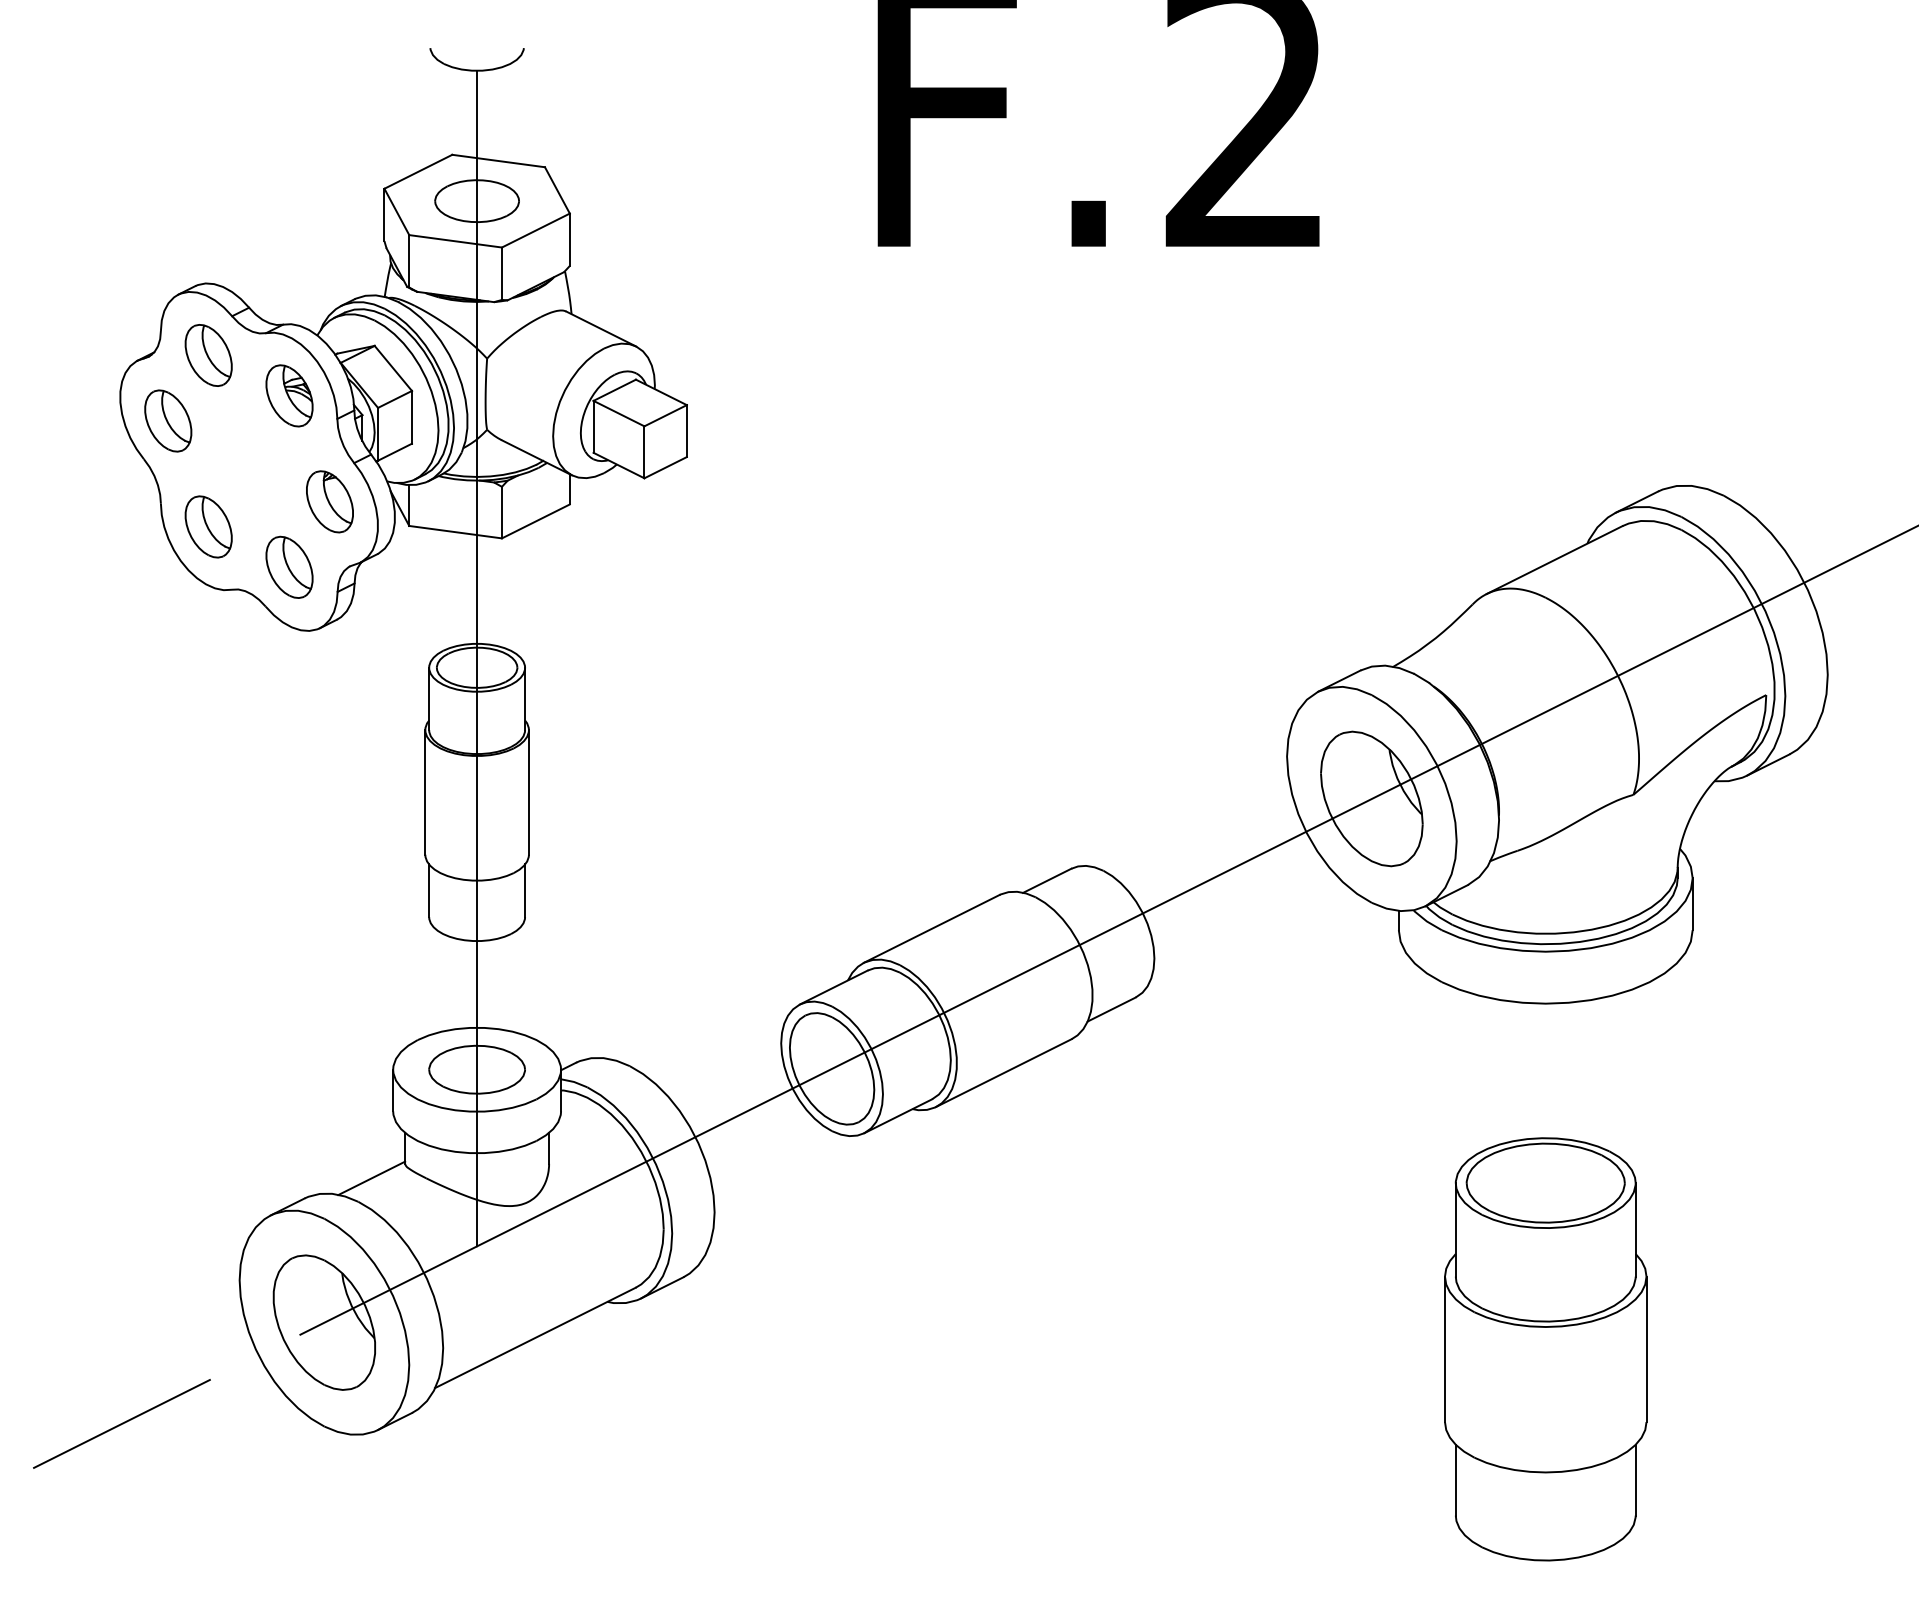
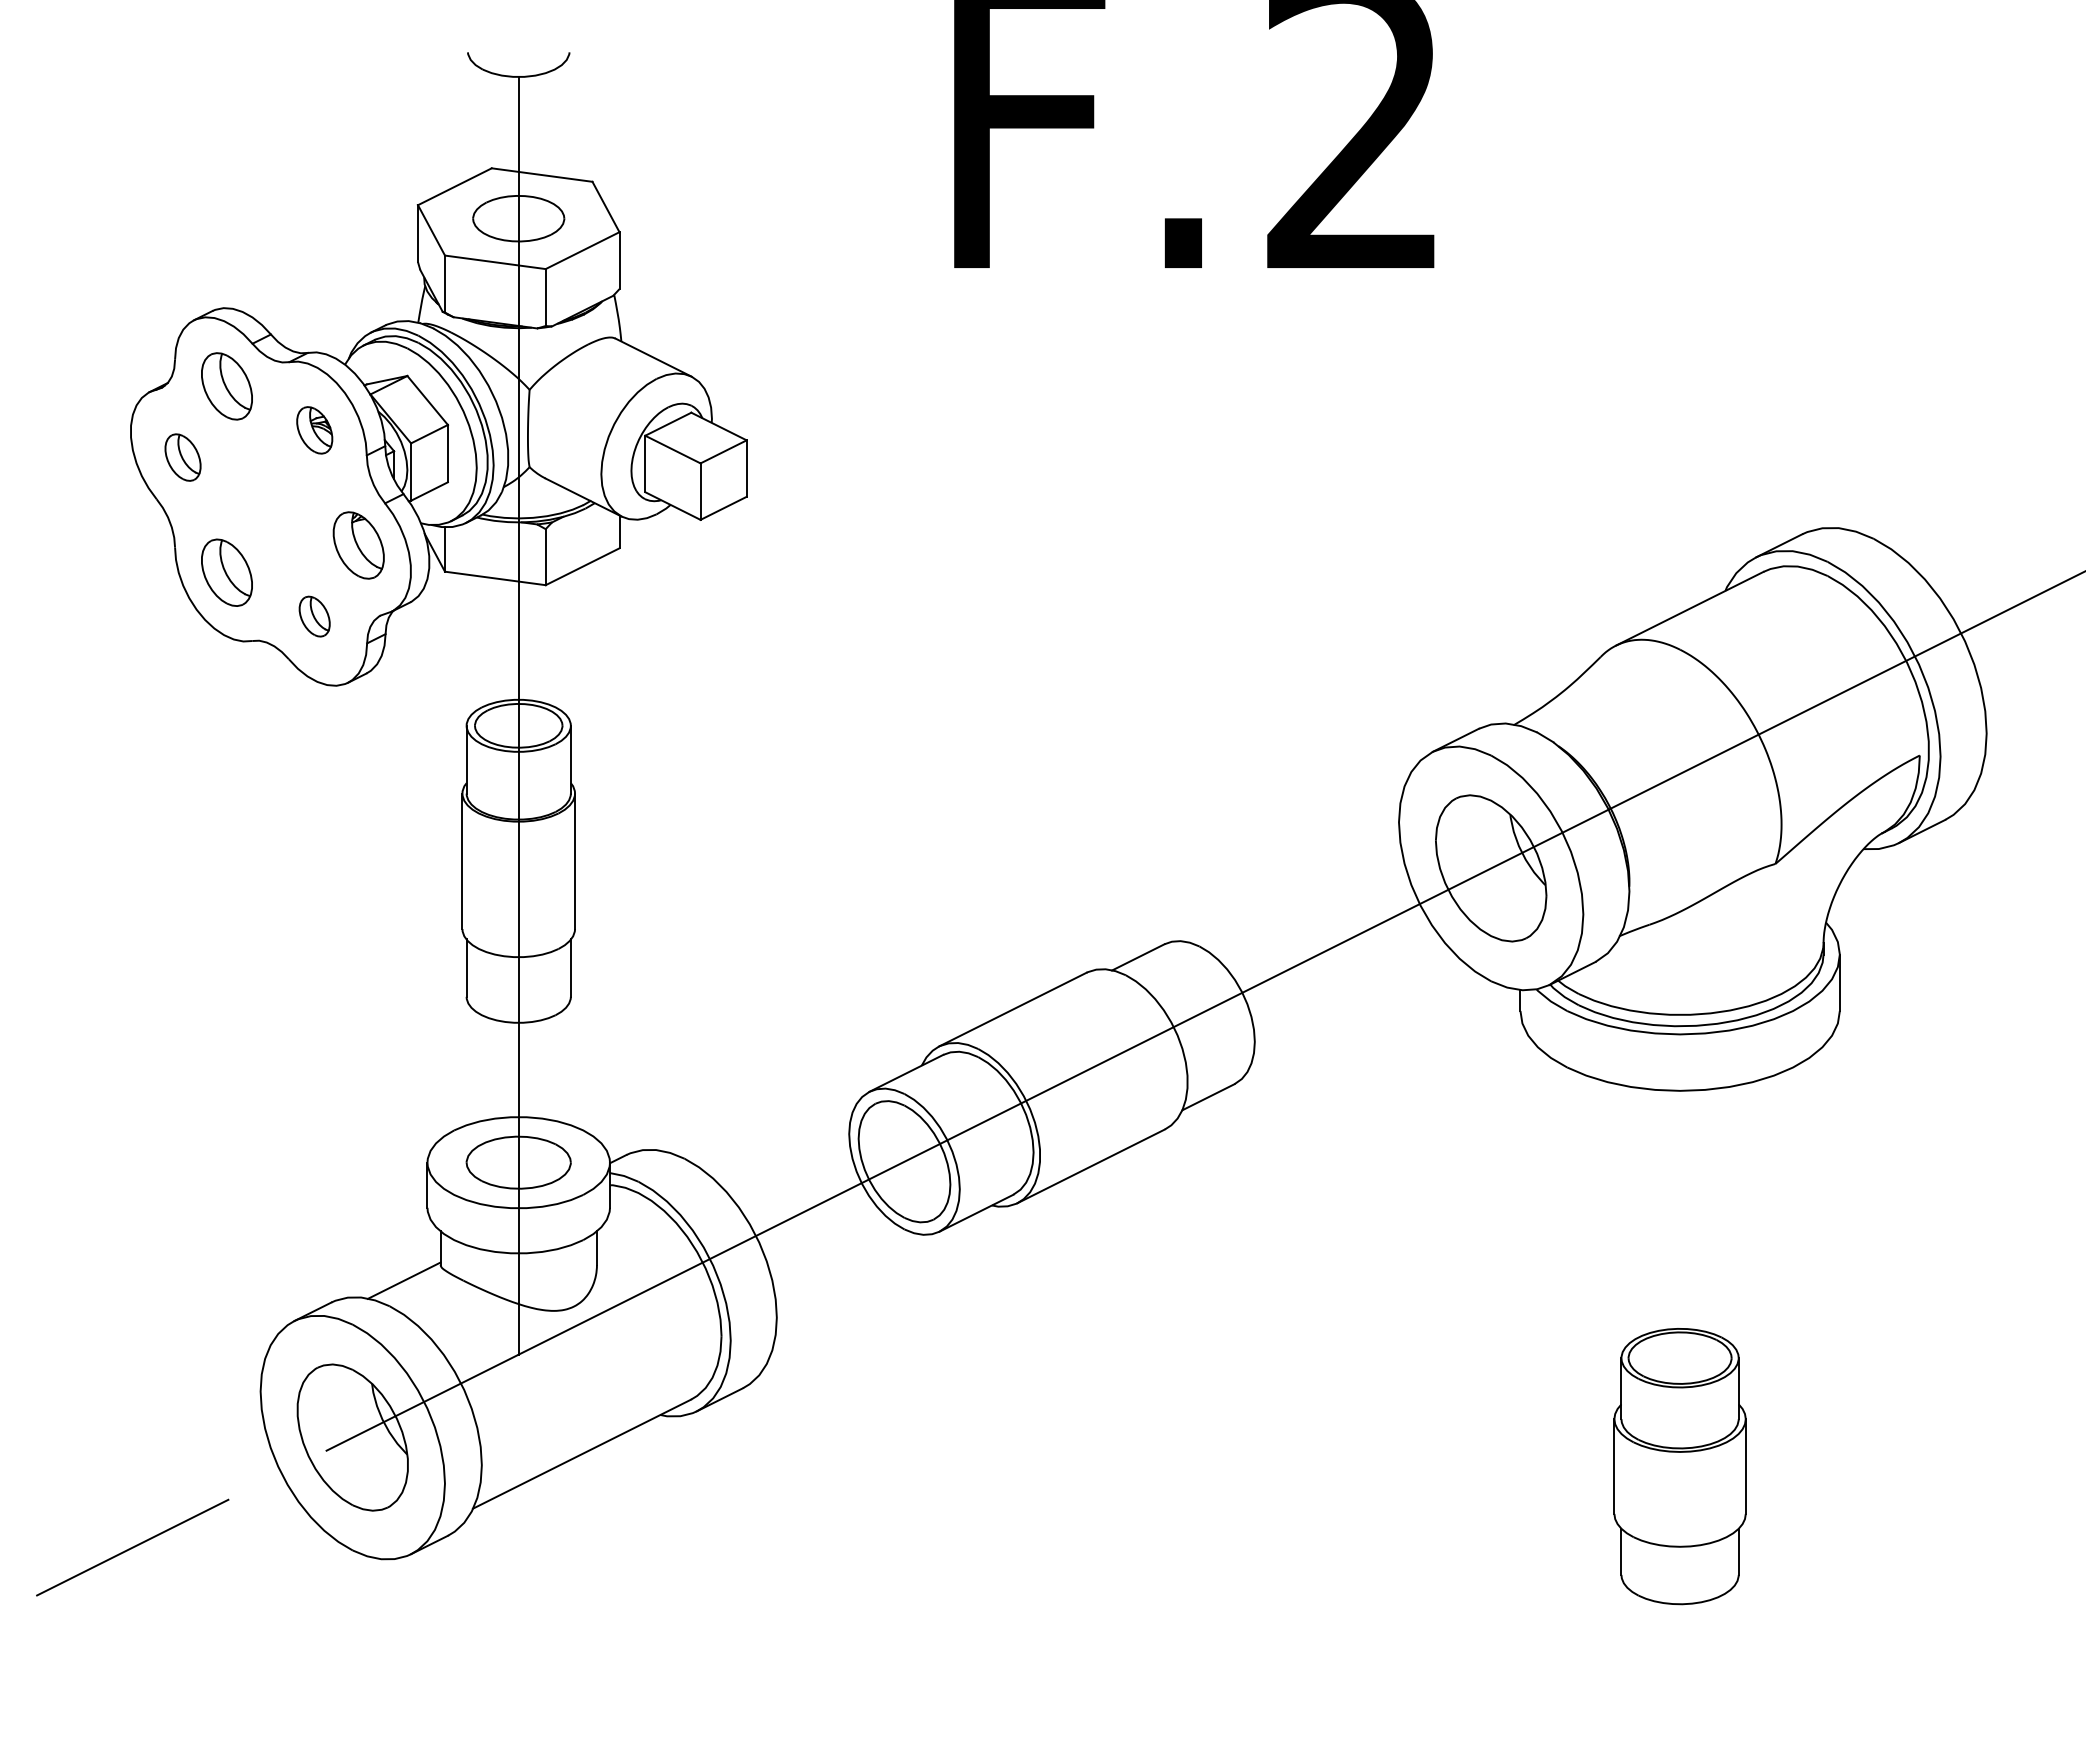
part: (289, 396) -> (314, 430), size x0.7
part: (167, 420) -> (182, 457), size x0.7
part: (289, 567) -> (314, 616), size x0.6
part: (1545, 1349) -> (1679, 1466), size x0.6

